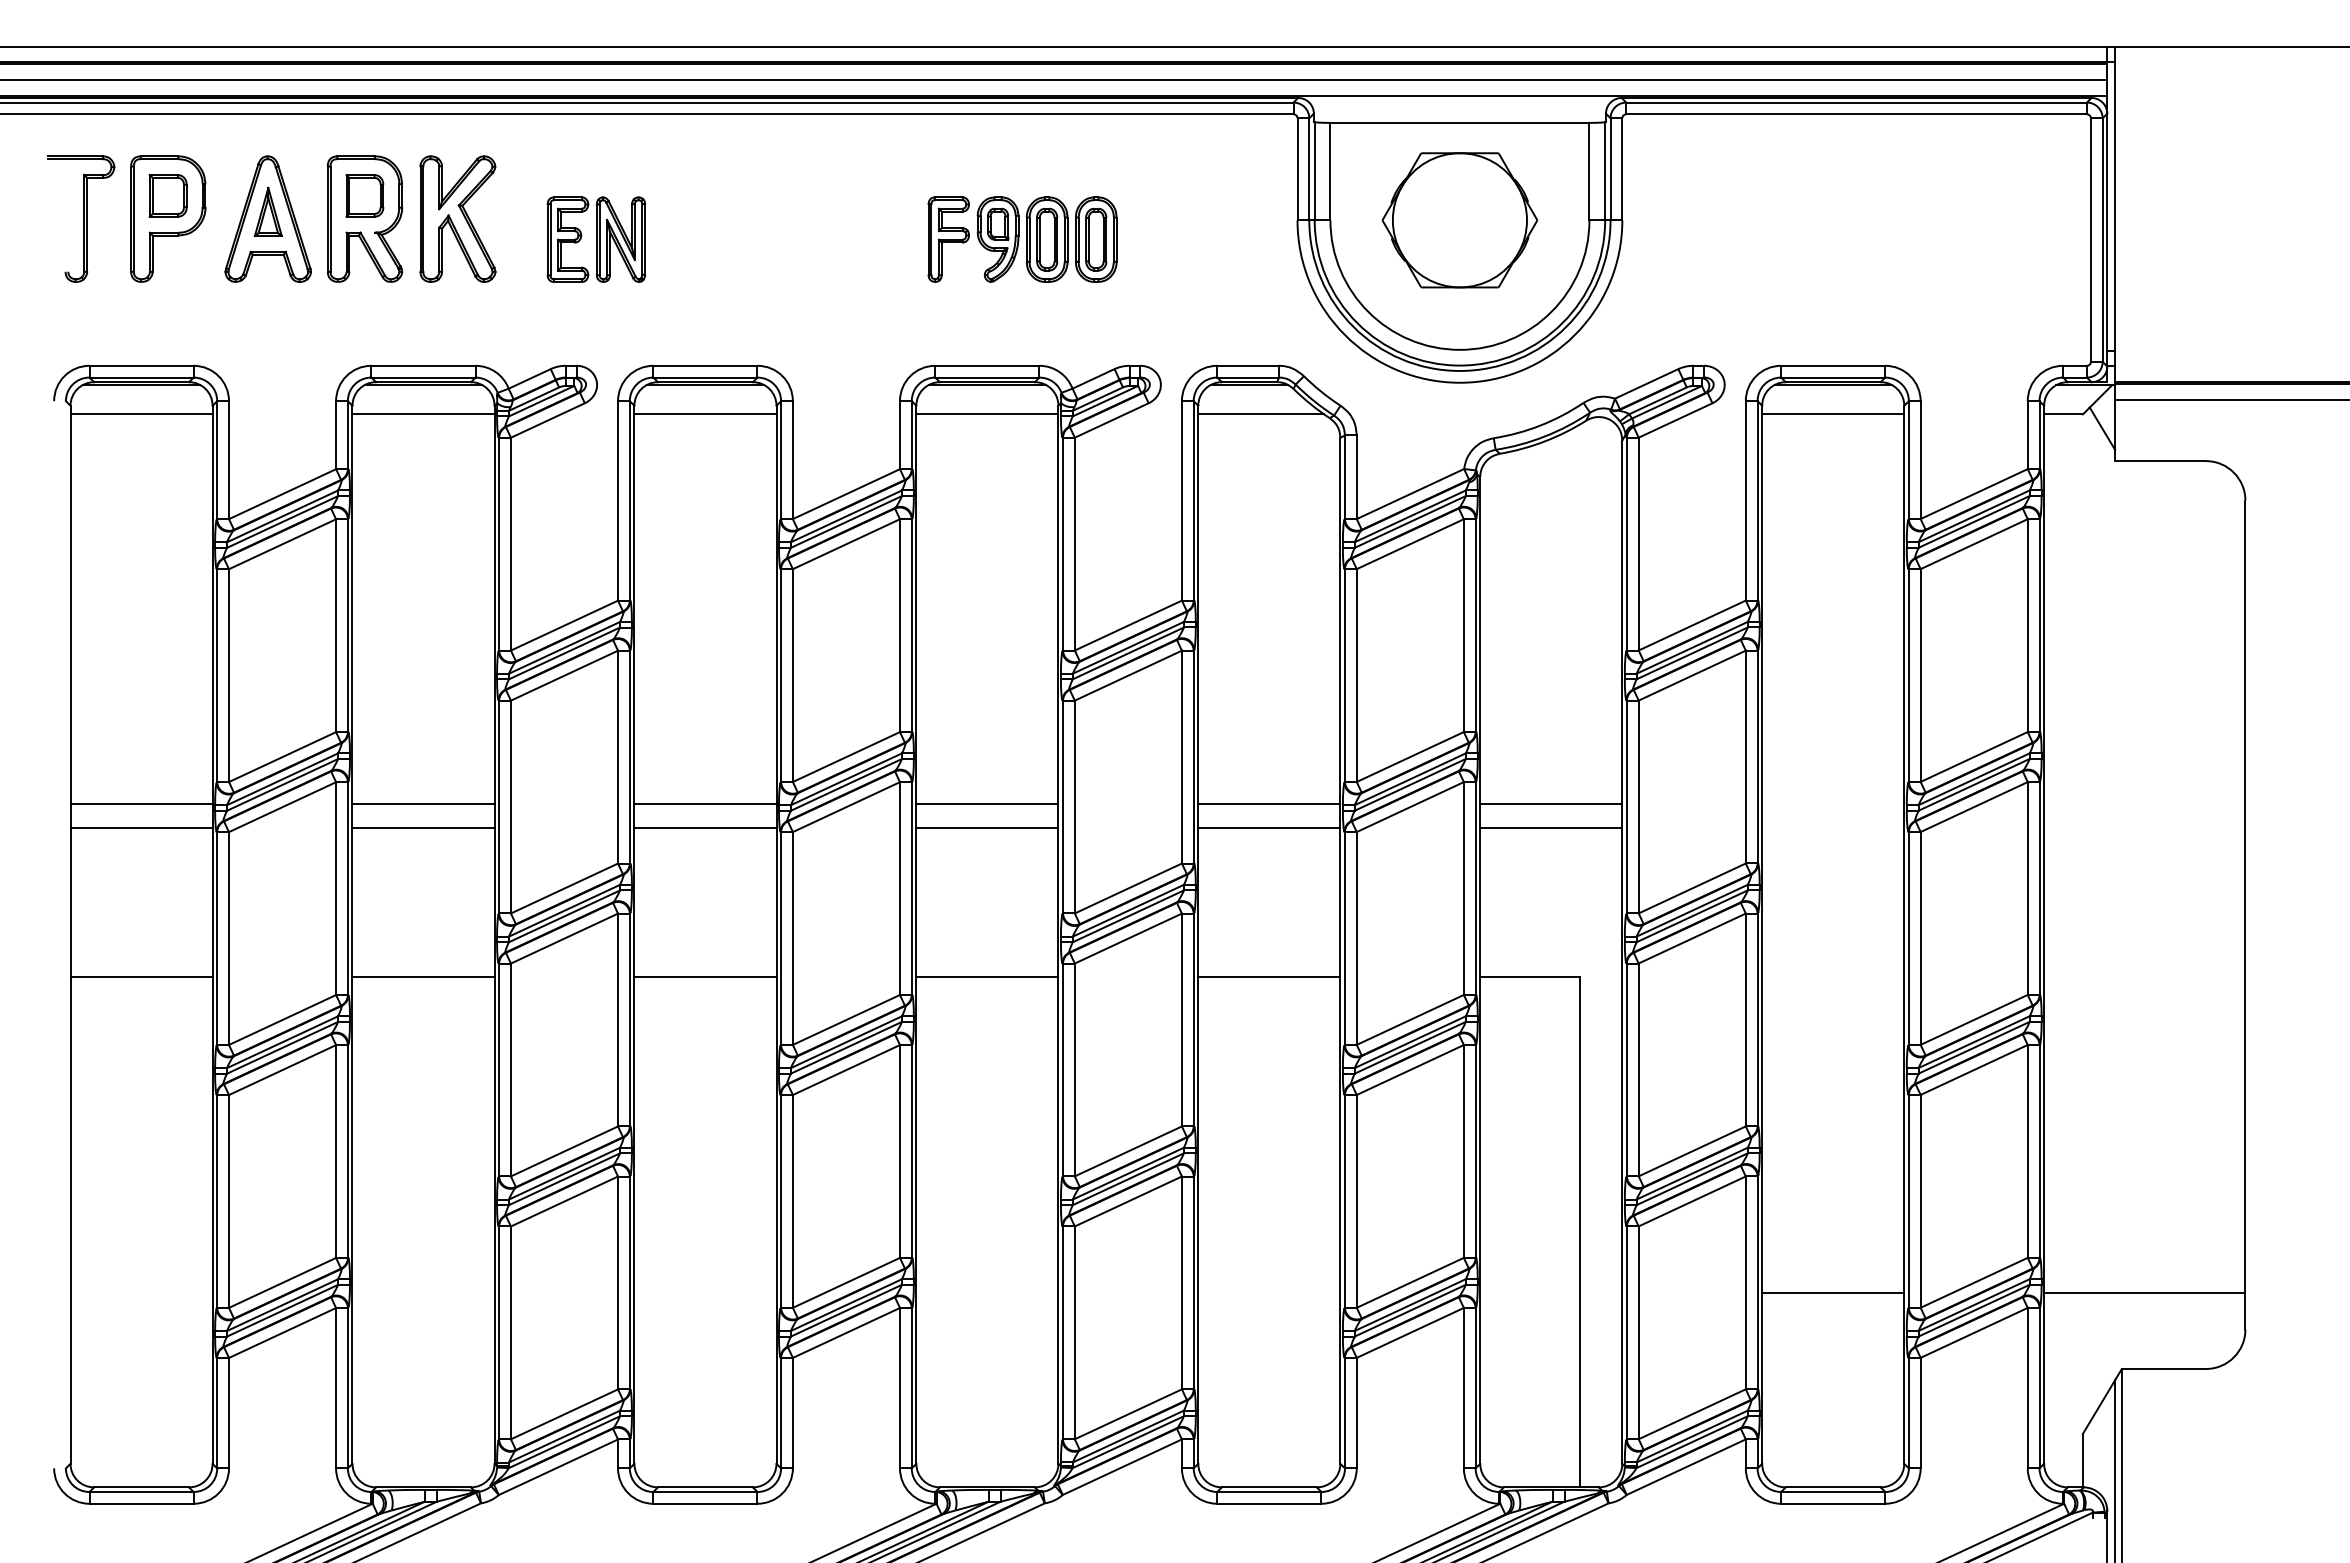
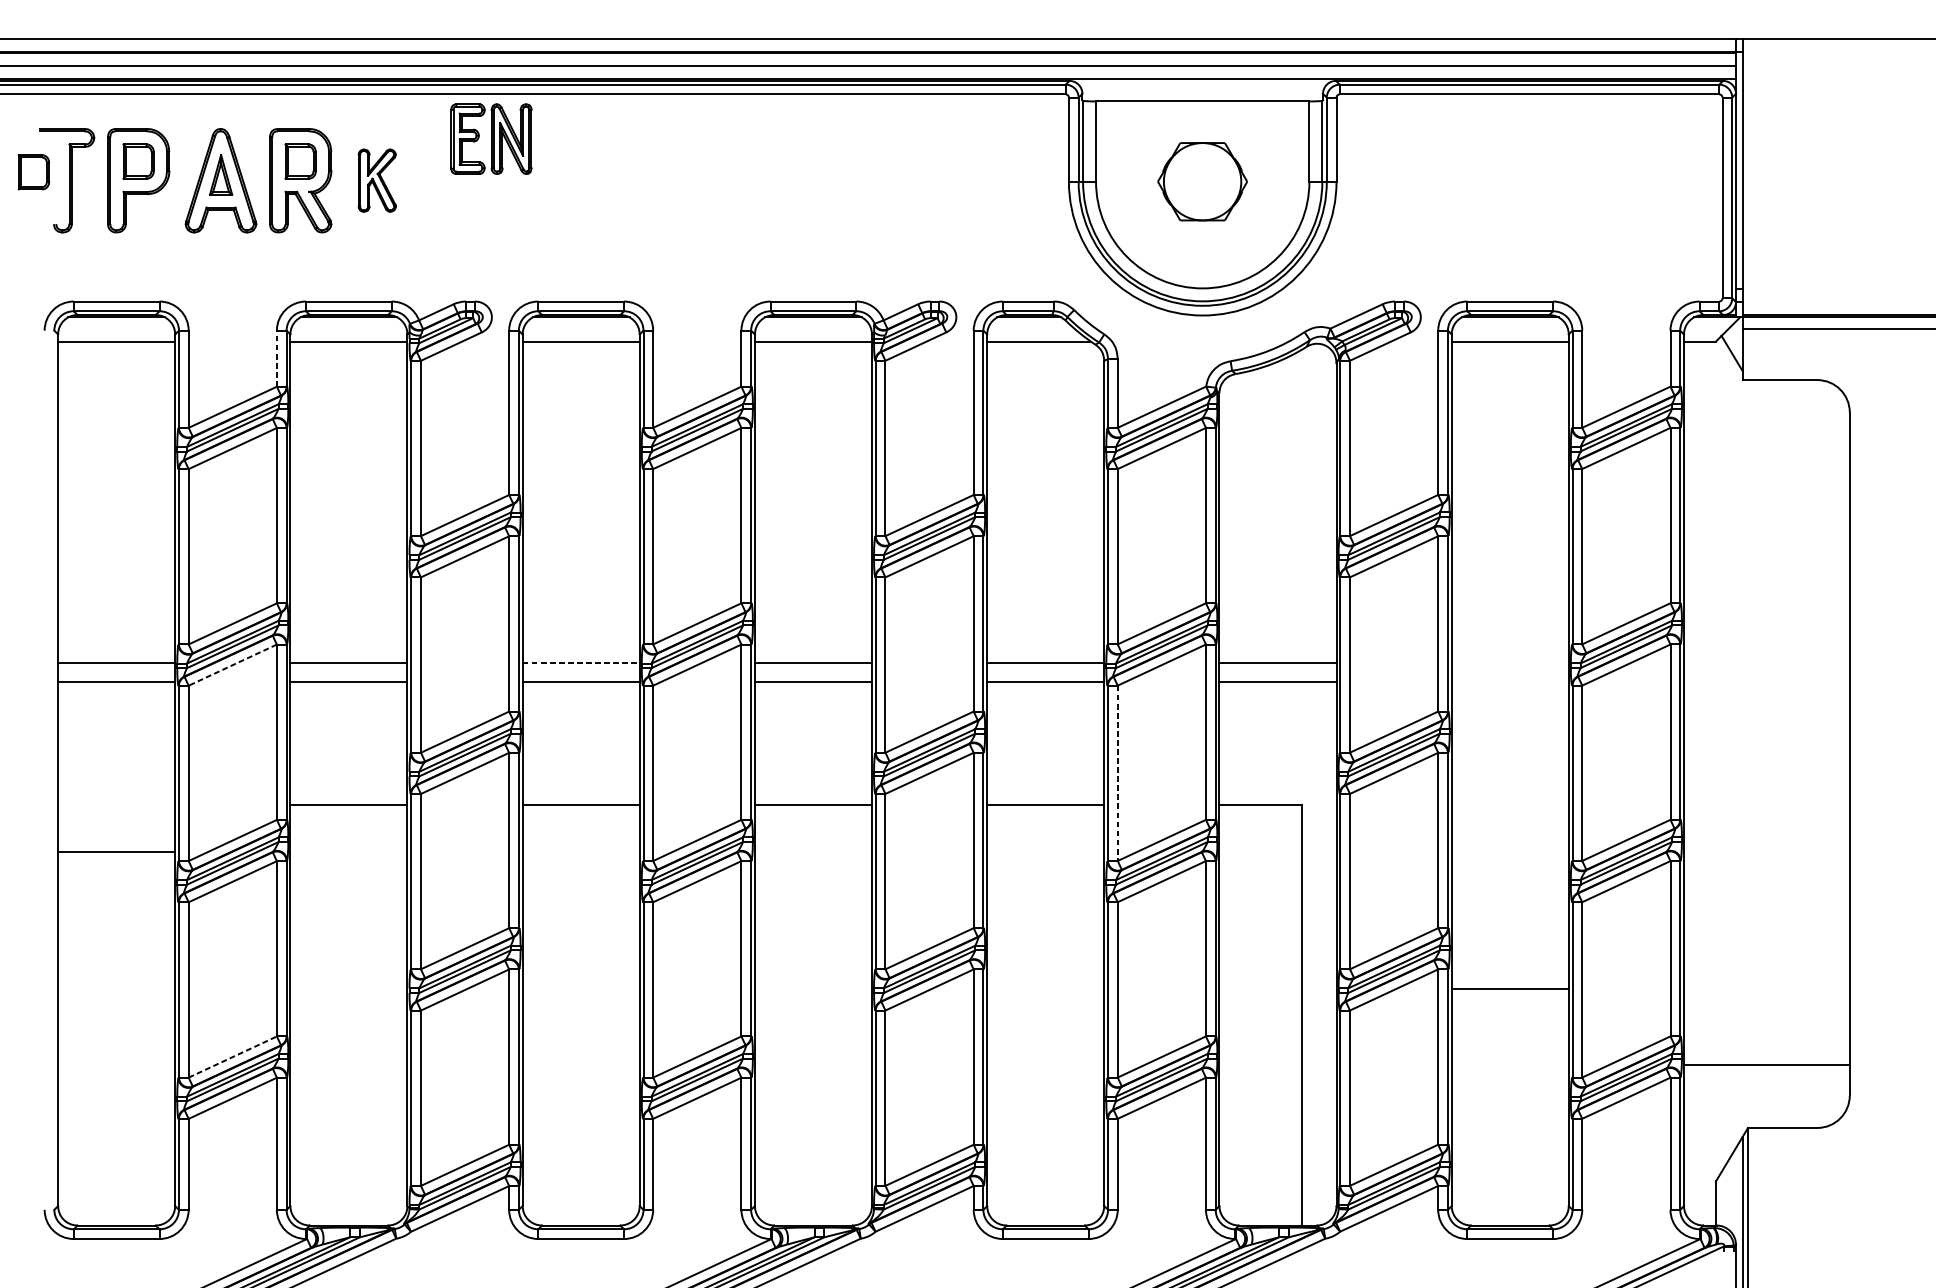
part: (40, 208) -> (33, 171), added
part: (457, 218) -> (376, 180), size x0.6
part: (1459, 220) -> (1202, 181), size x0.7
part: (595, 239) -> (490, 139), moved
part: (1022, 239) -> (842, 197), removed
line: (336, 434) -> (277, 358), solid -> dashed
line: (705, 804) -> (581, 662), solid -> dashed
line: (282, 807) -> (232, 665), solid -> dashed
line: (1356, 938) -> (1117, 773), solid -> dashed
line: (141, 976) -> (116, 851), moved
line: (283, 1282) -> (233, 1056), solid -> dashed
line: (1833, 1293) -> (1510, 989), moved

